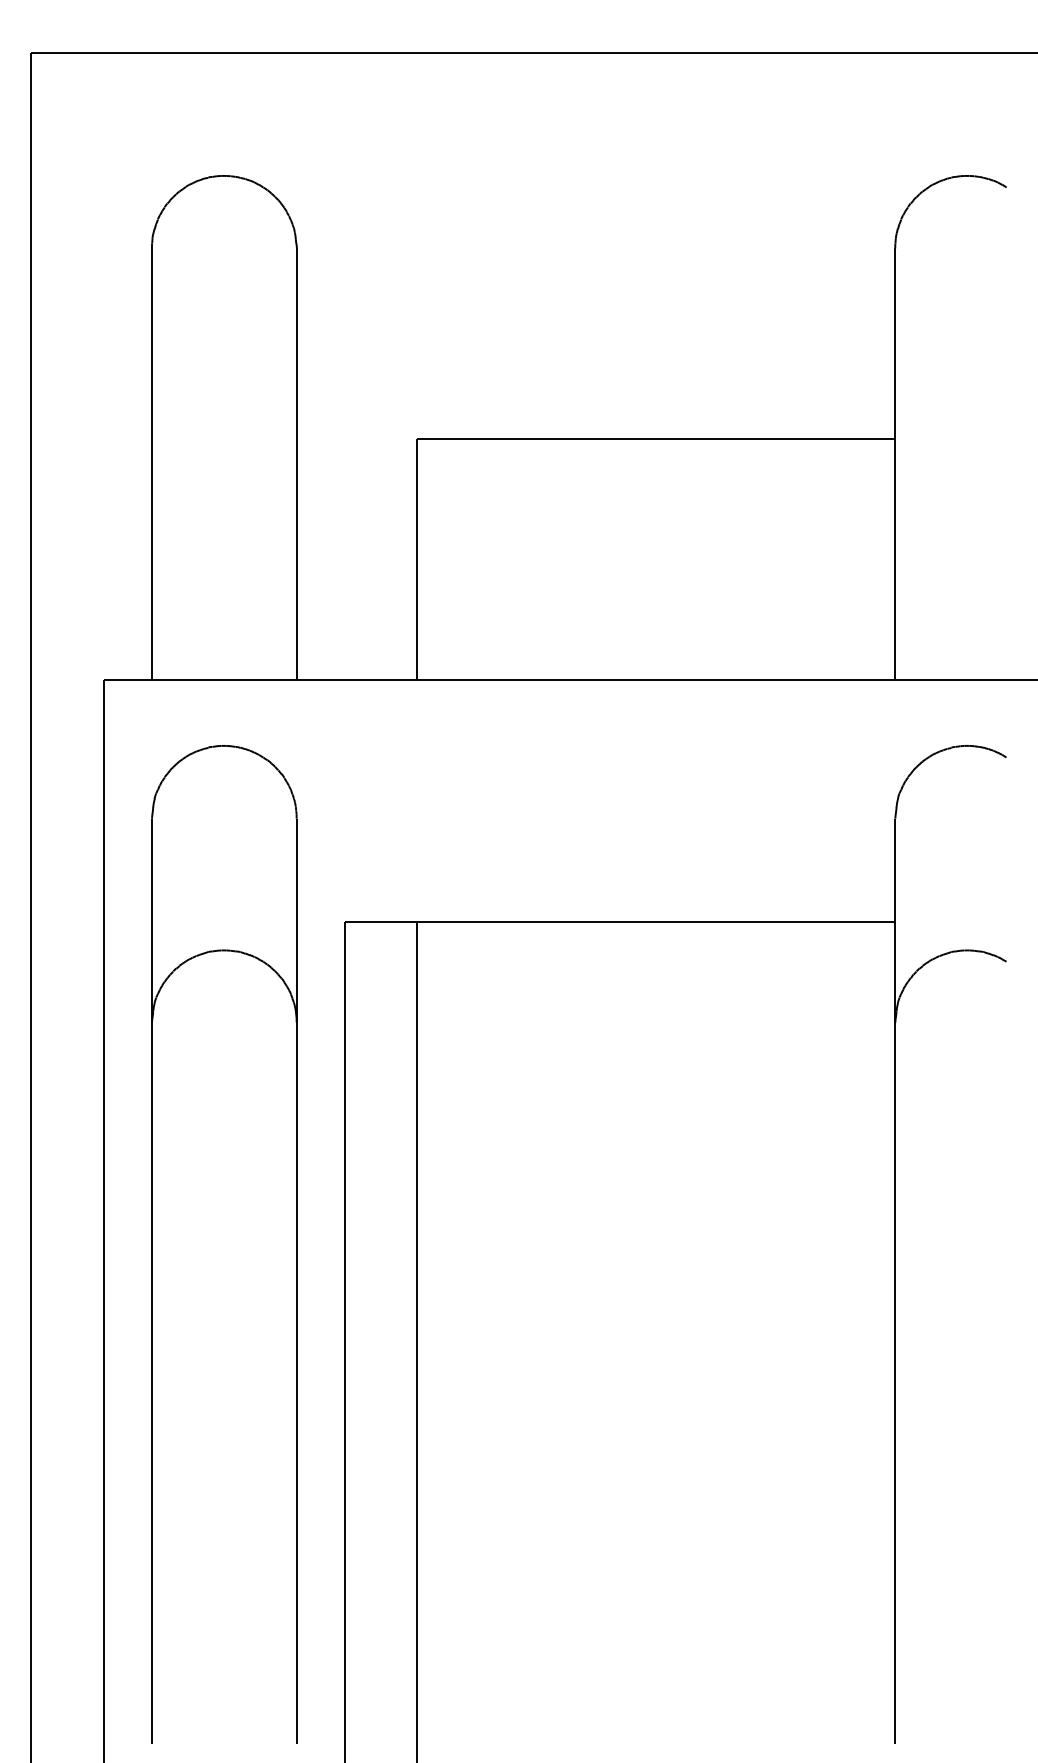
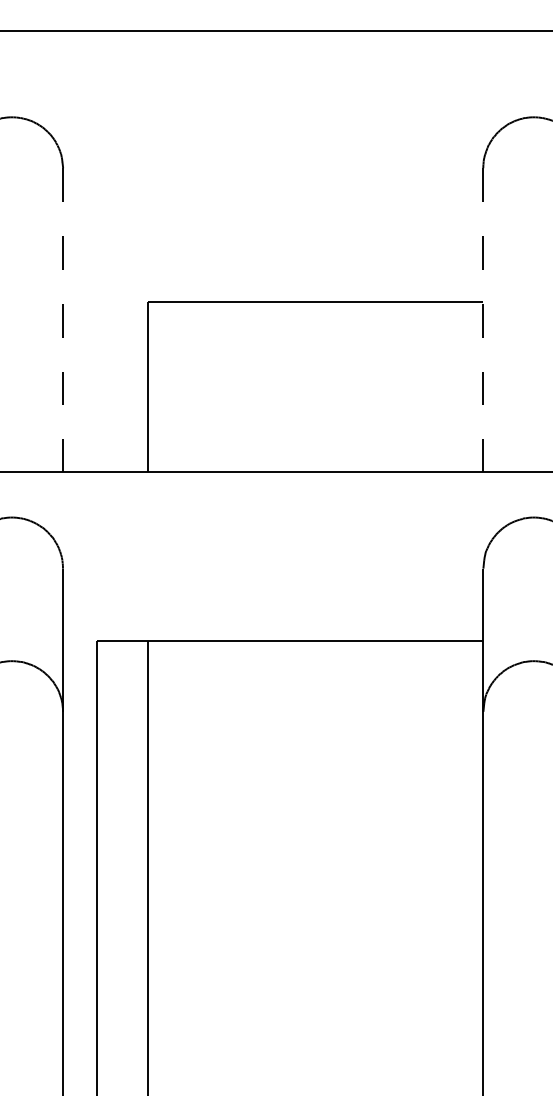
line: (296, 464) -> (62, 319), solid -> dashed
line: (895, 464) -> (483, 319), solid -> dashed

